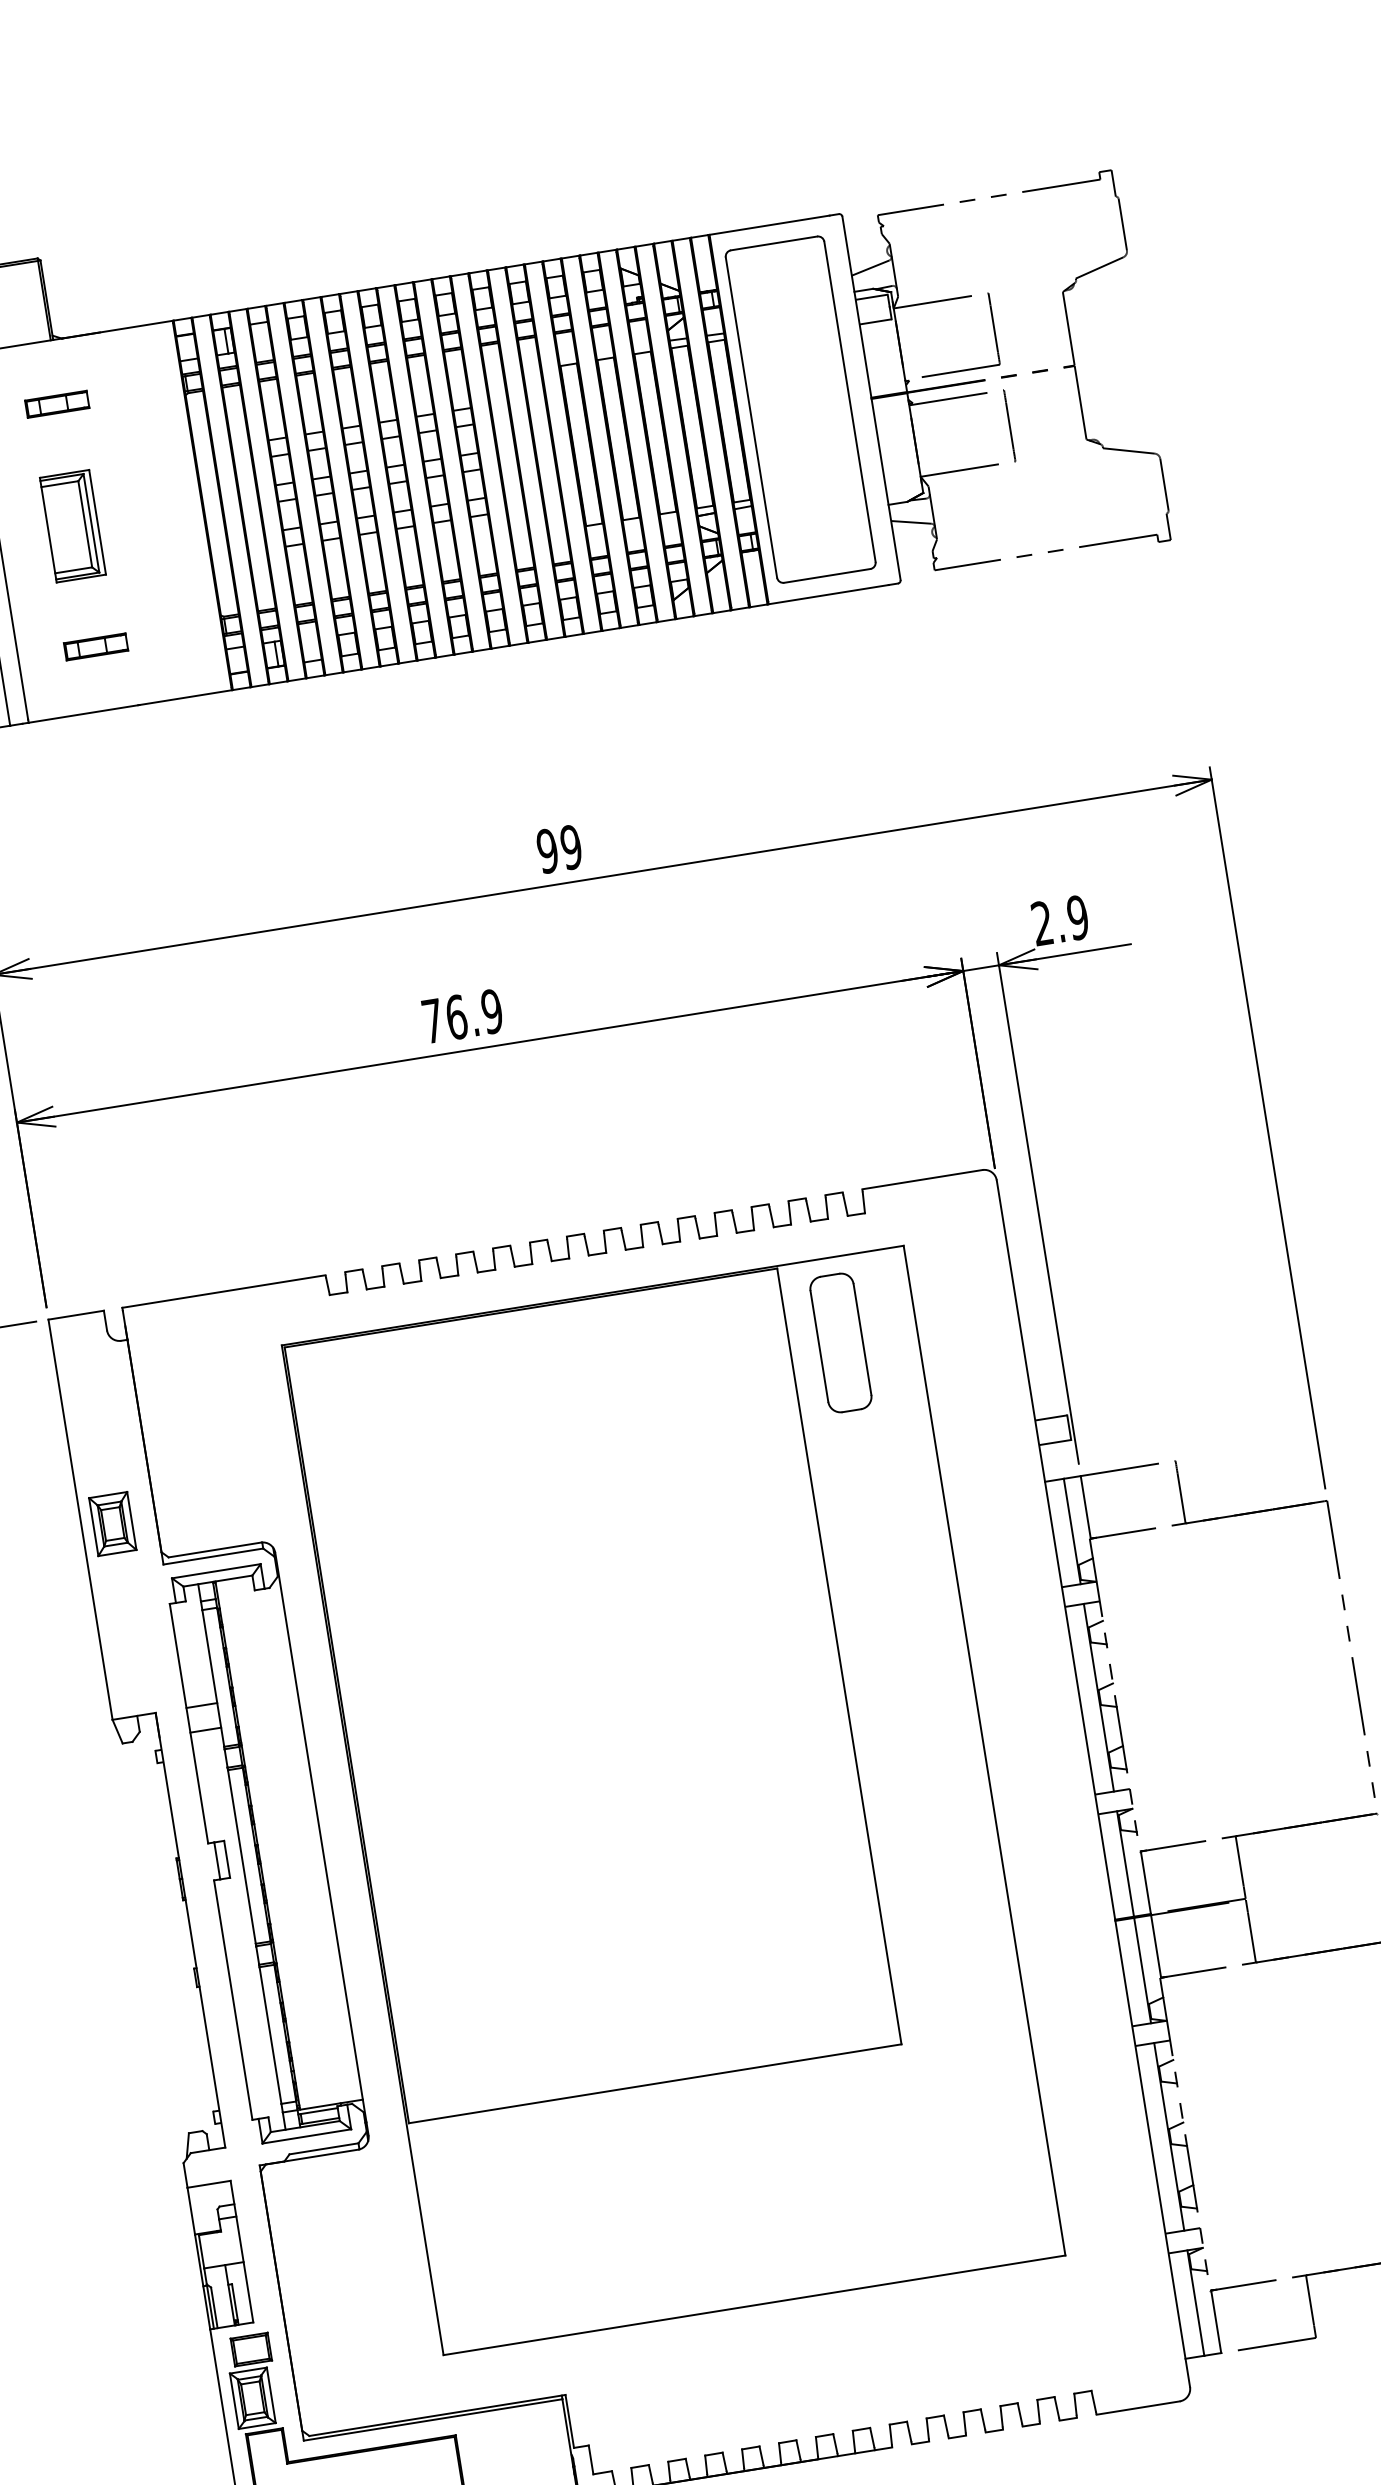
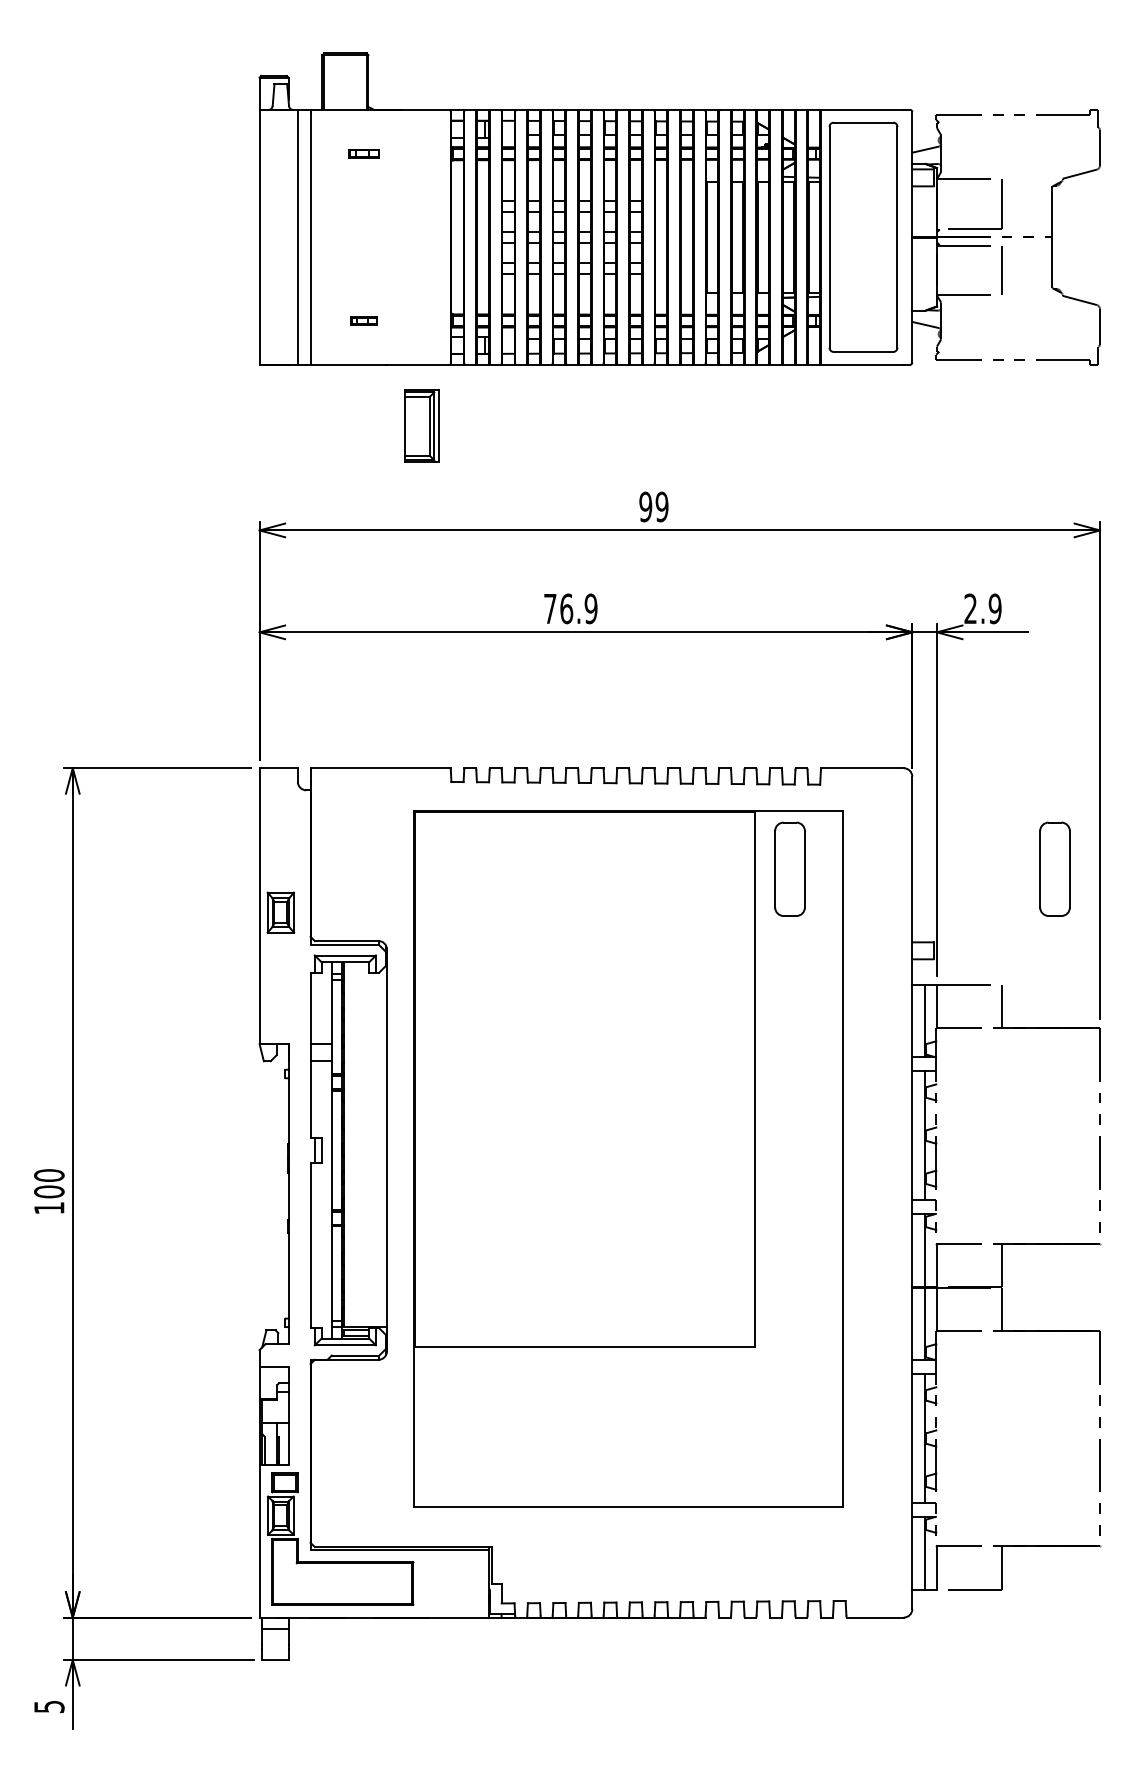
part: (56, 404) -> (363, 153), size x0.7
part: (72, 525) -> (421, 425), moved
part: (95, 646) -> (363, 320), size x0.6
part: (1224, 1280) -> (1054, 868), added

